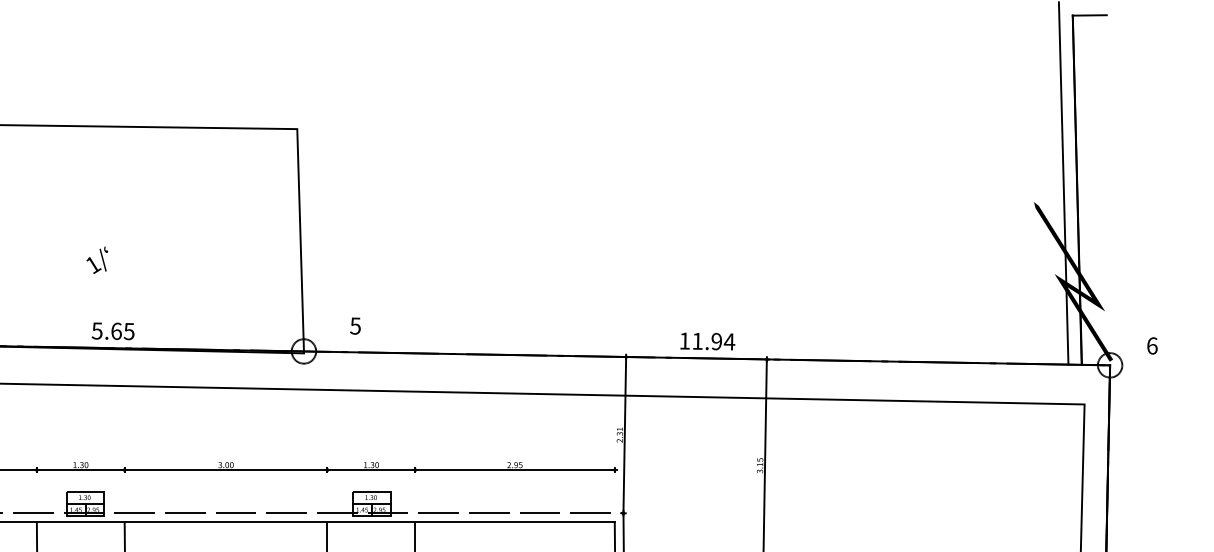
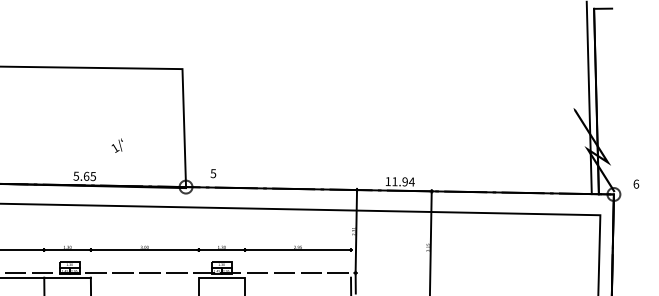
text: (95, 259) -> (116, 145), moved
line: (225, 521) -> (144, 277), removed
line: (515, 521) -> (298, 277), removed

